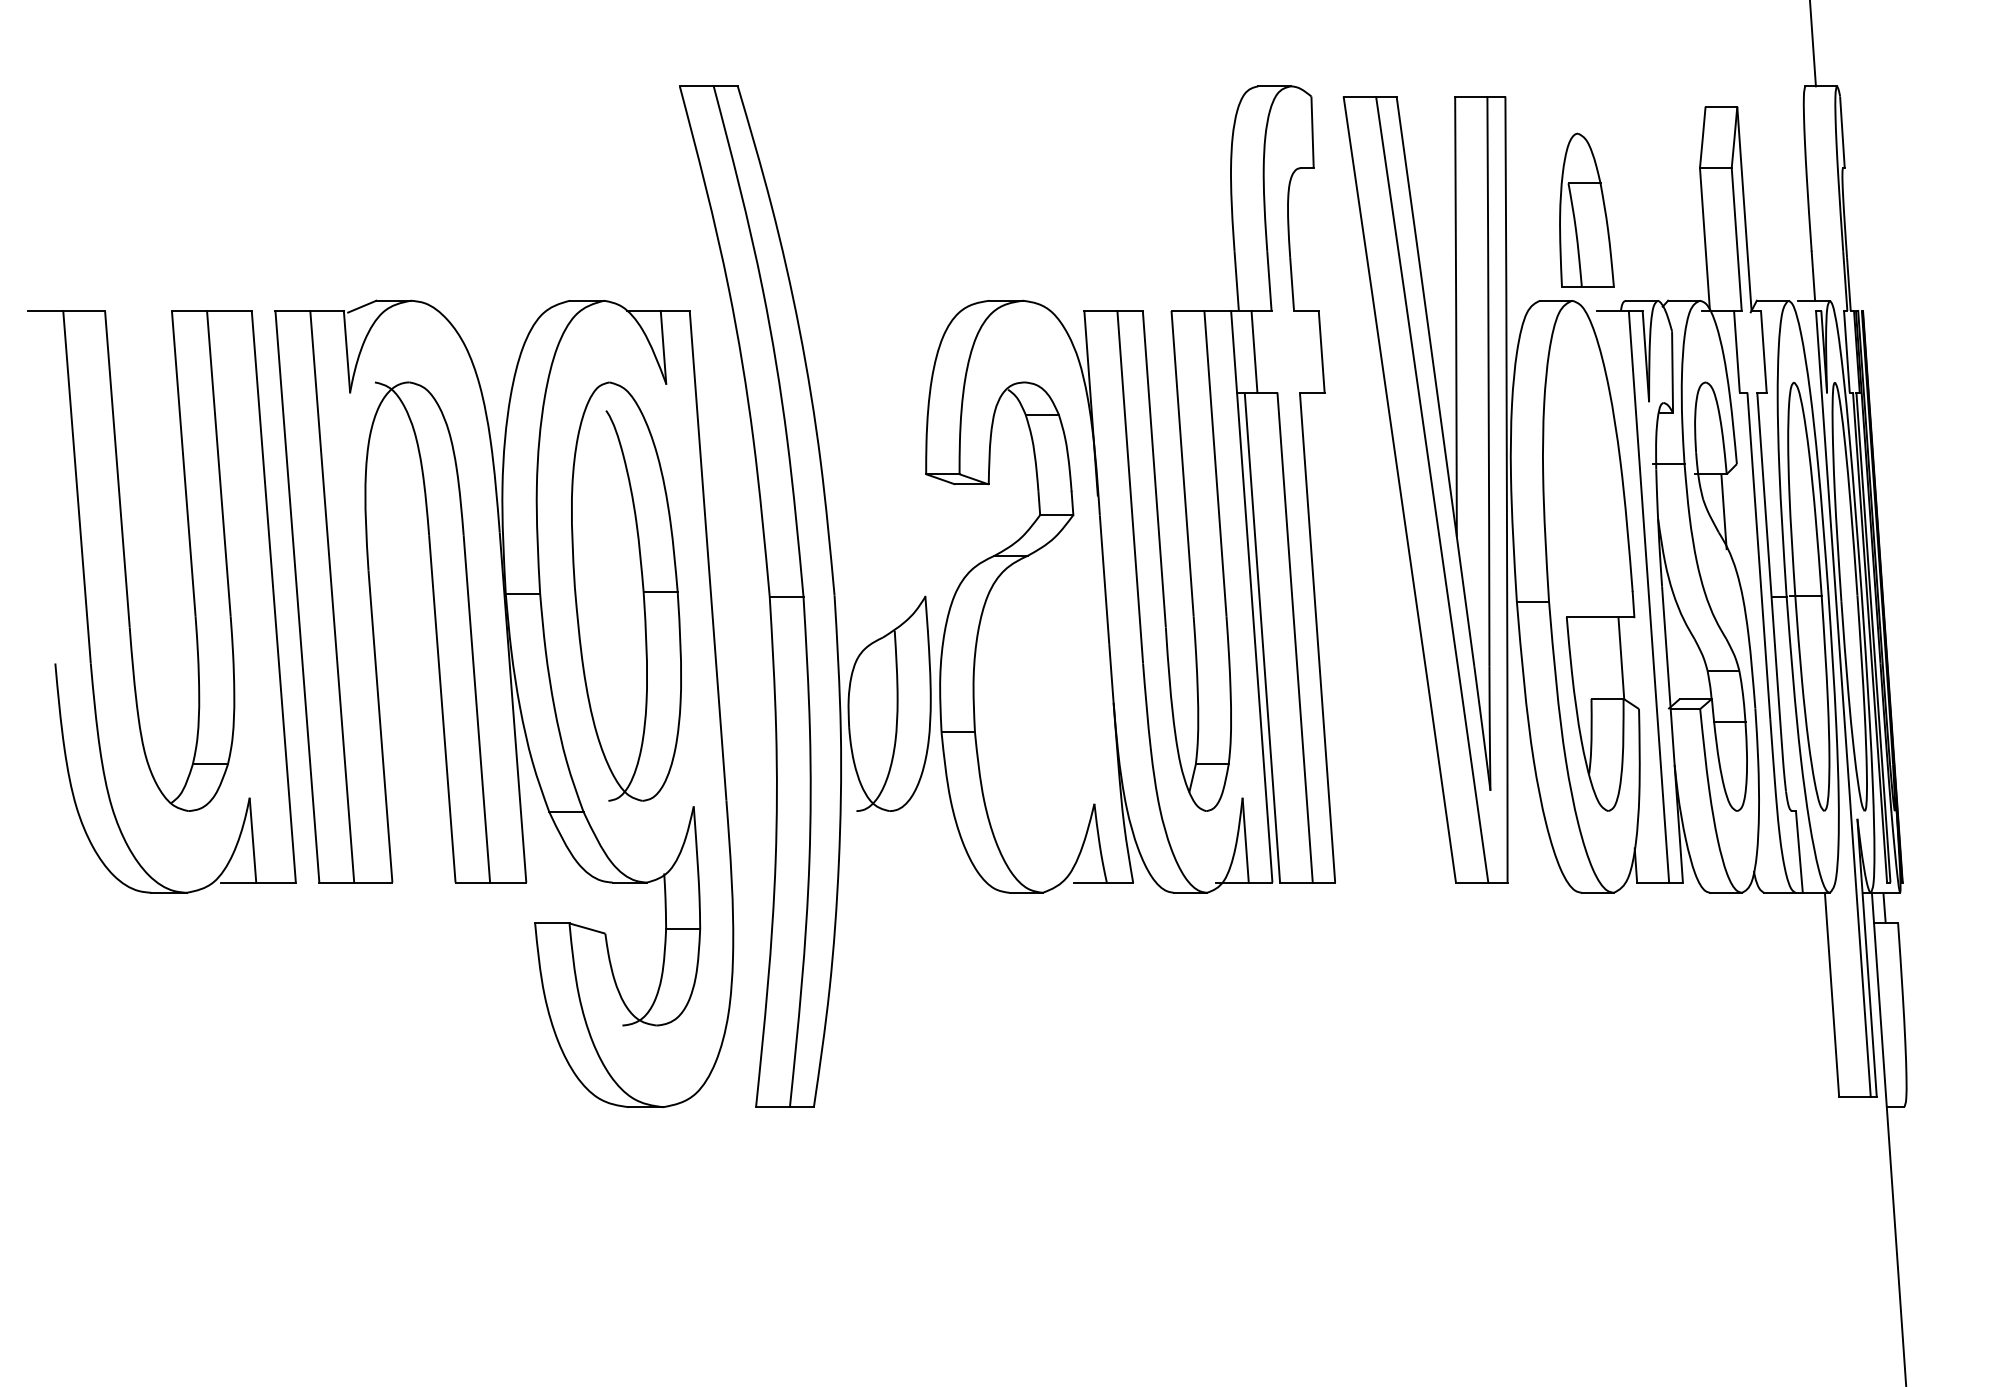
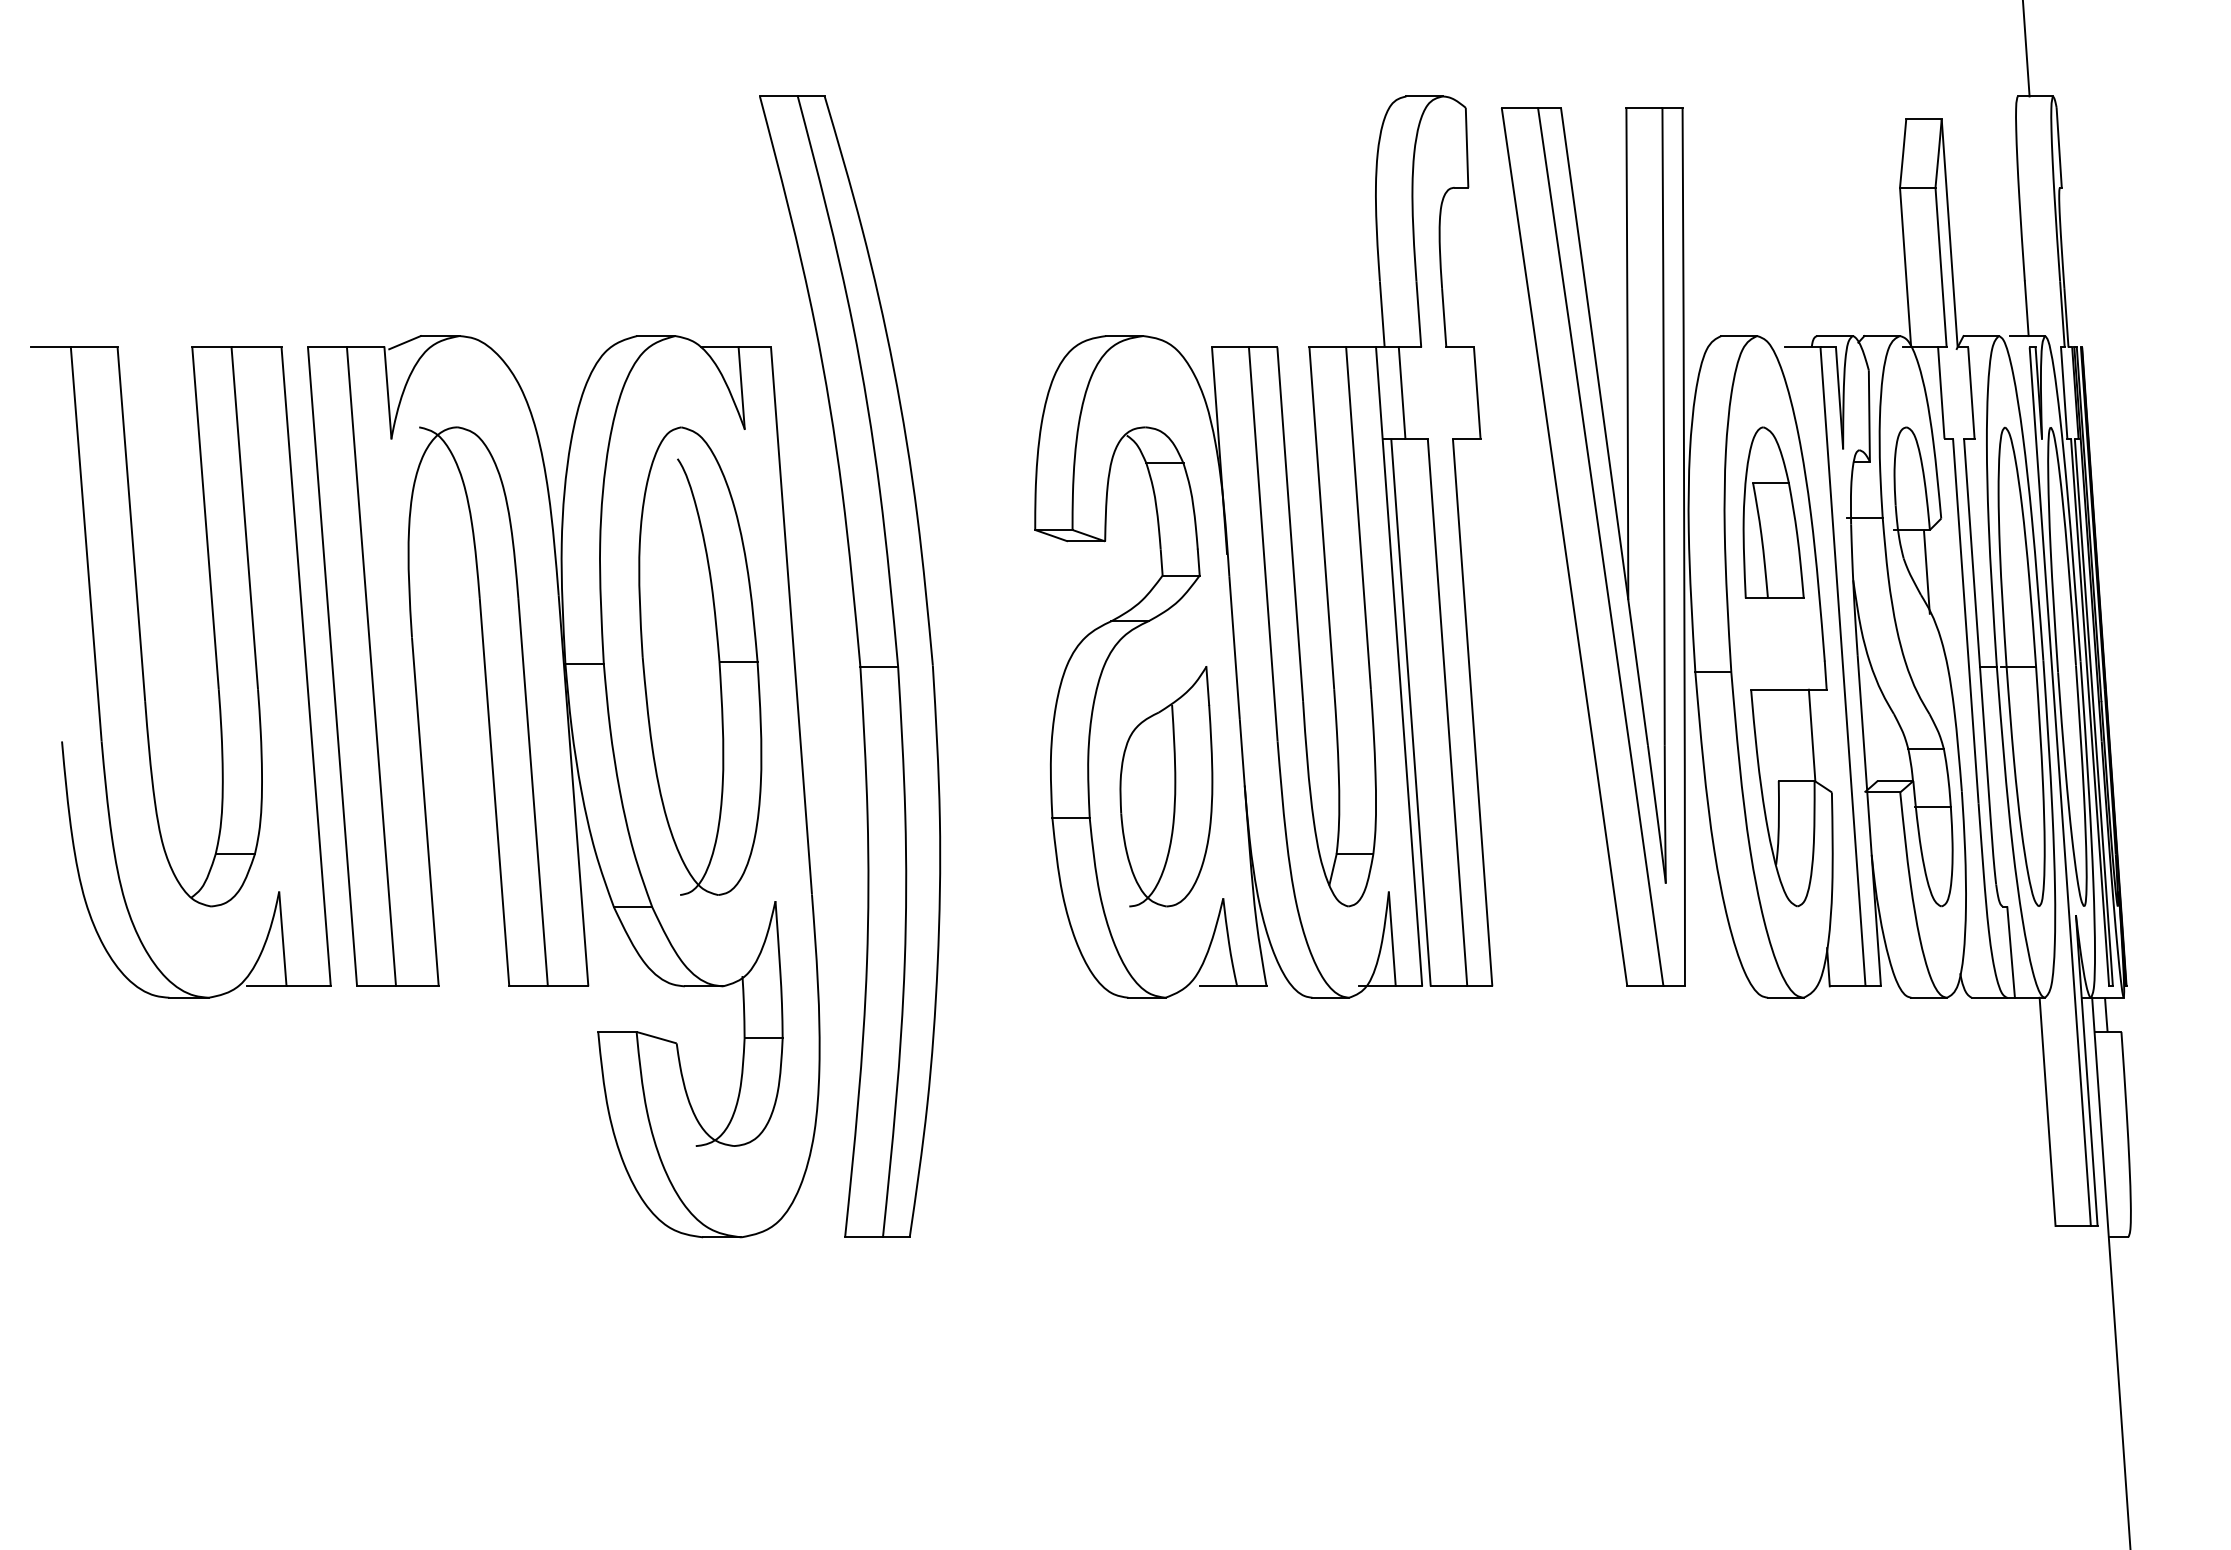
part: (1586, 209) -> (1773, 512), moved
part: (889, 703) -> (1166, 786), moved

